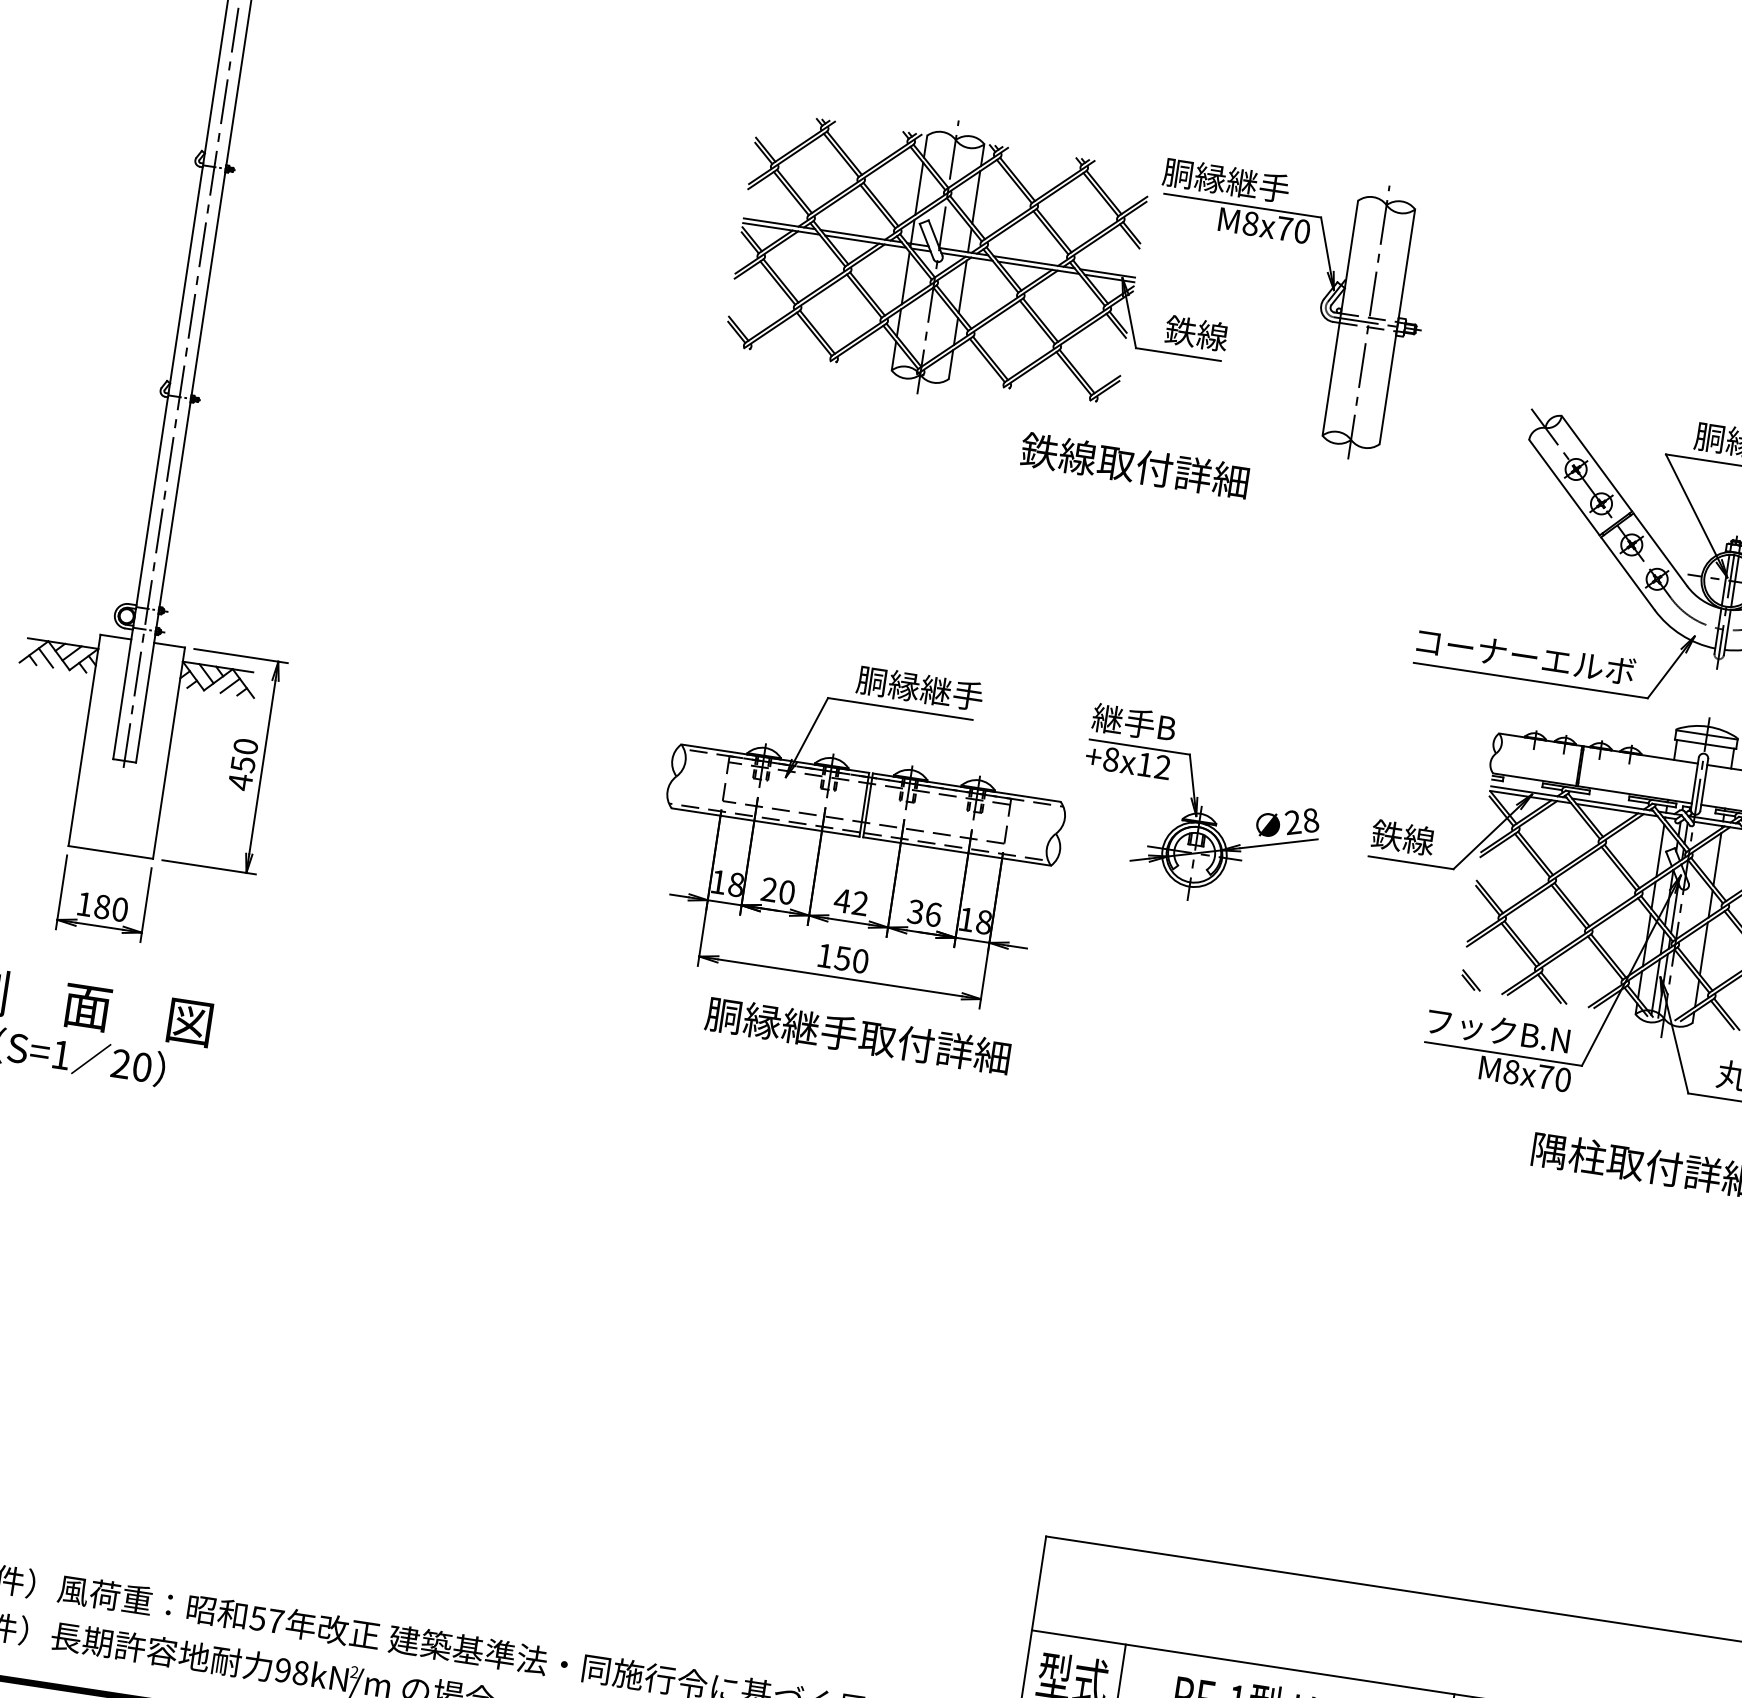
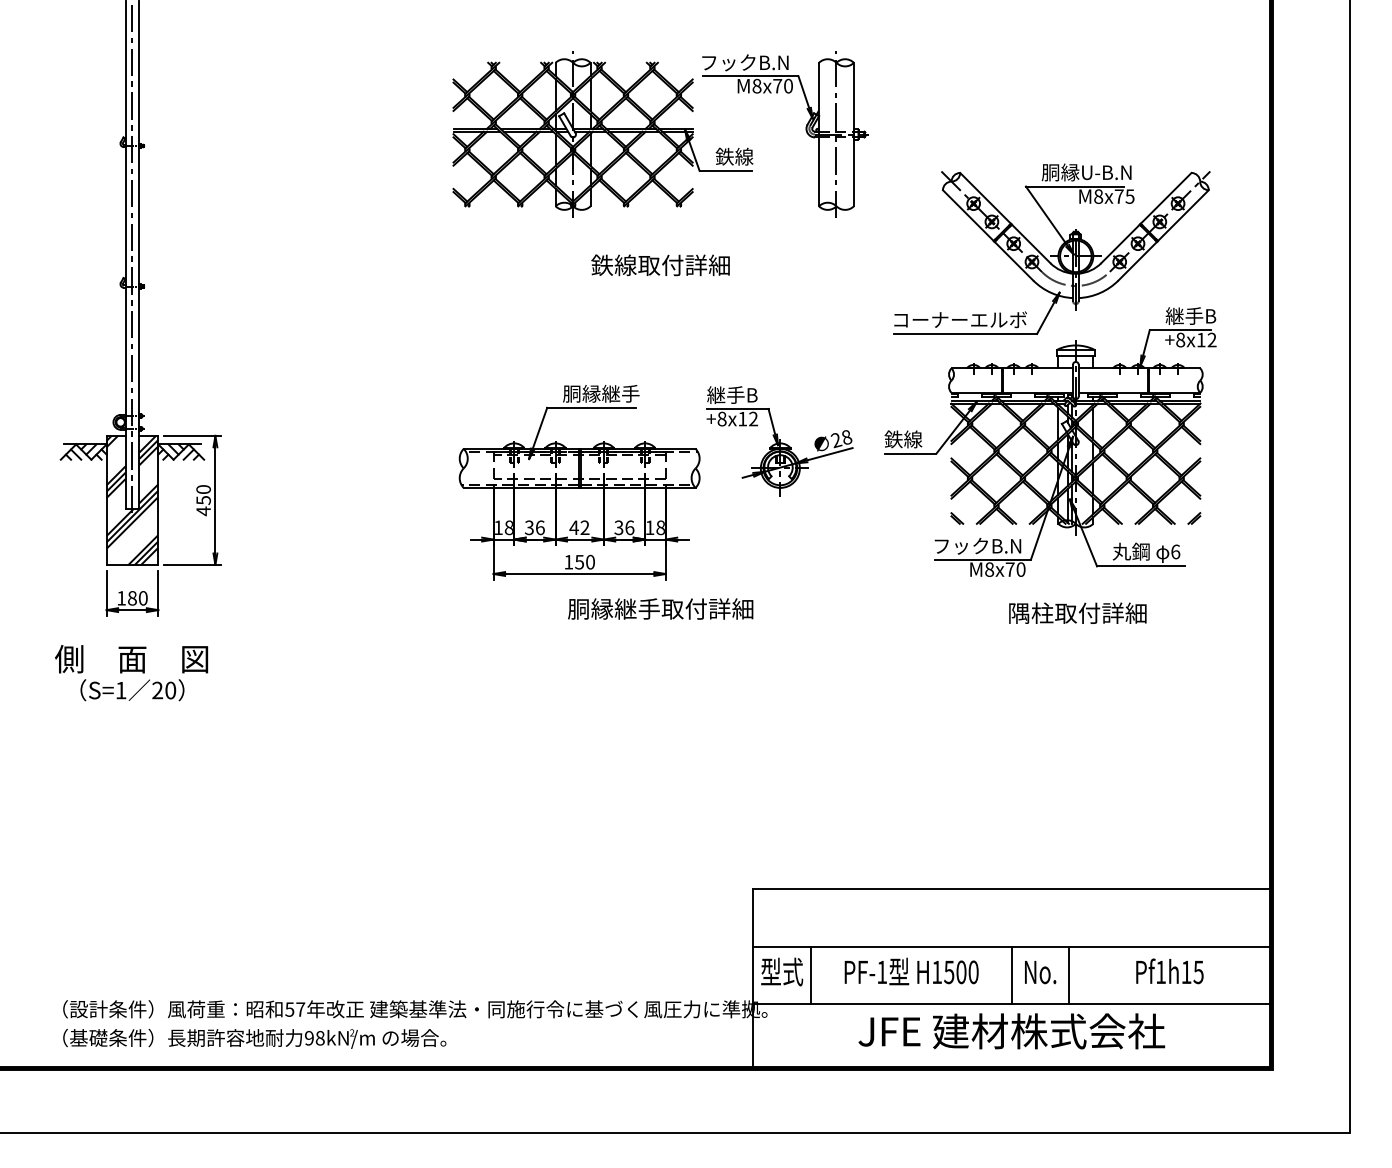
text: (1236, 181) -> (744, 62), 胴縁継手 -> フックB.N
text: (1134, 466) -> (660, 265), moved
hatch: (127, 745) -> (132, 499), added
text: (777, 890) -> (534, 527), 20 -> 36
text: (857, 1034) -> (660, 608), moved

